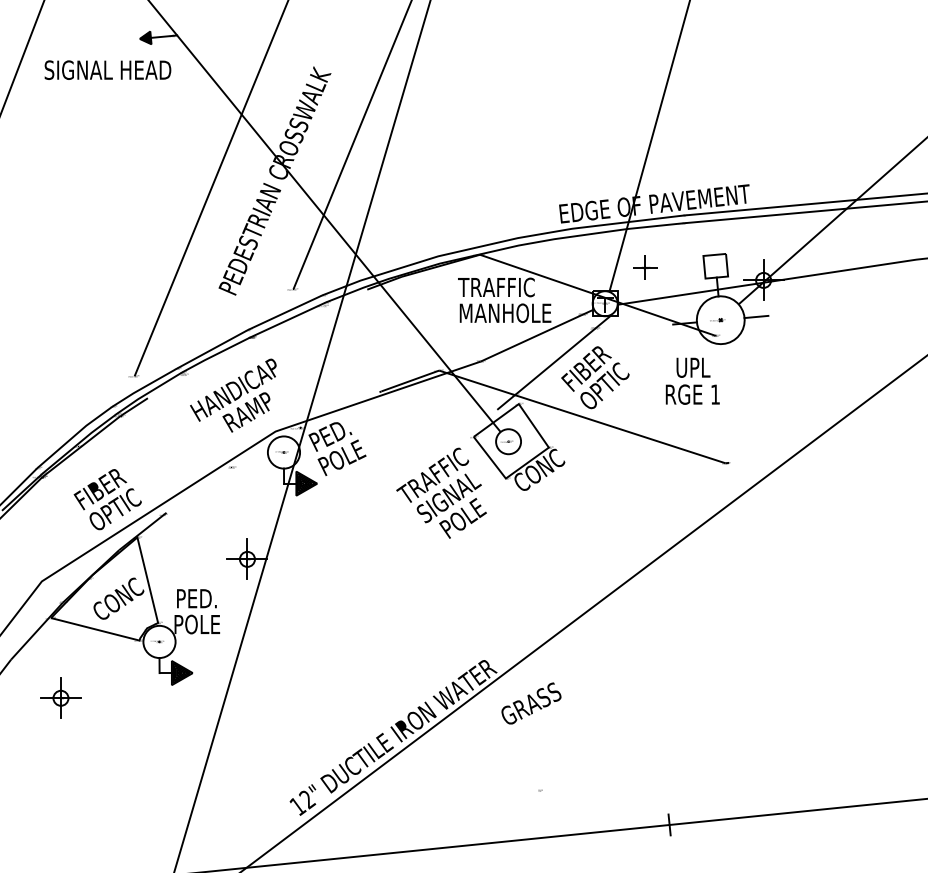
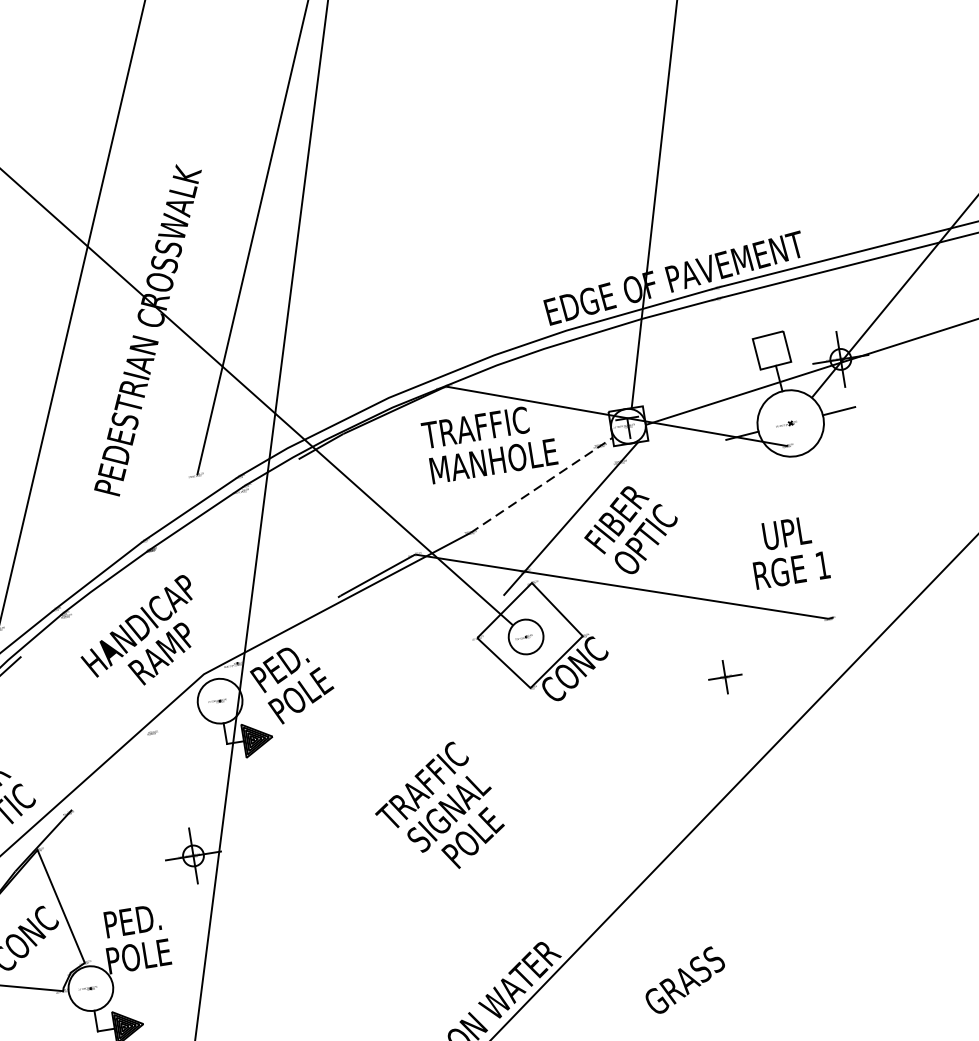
part: (645, 267) -> (725, 676), moved
line: (536, 335) -> (541, 484), solid -> dashed
text: (692, 380) -> (788, 551), moved
text: (441, 492) -> (437, 807), moved
text: (531, 703) -> (685, 980), moved

